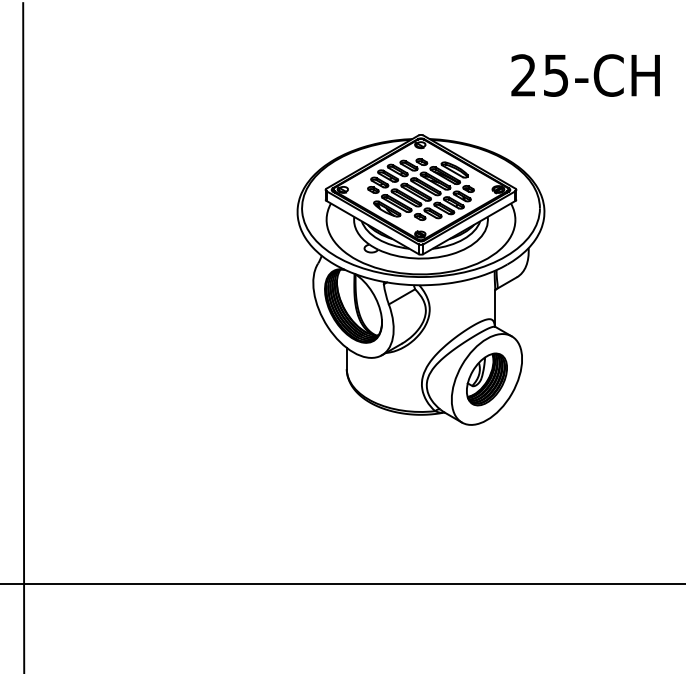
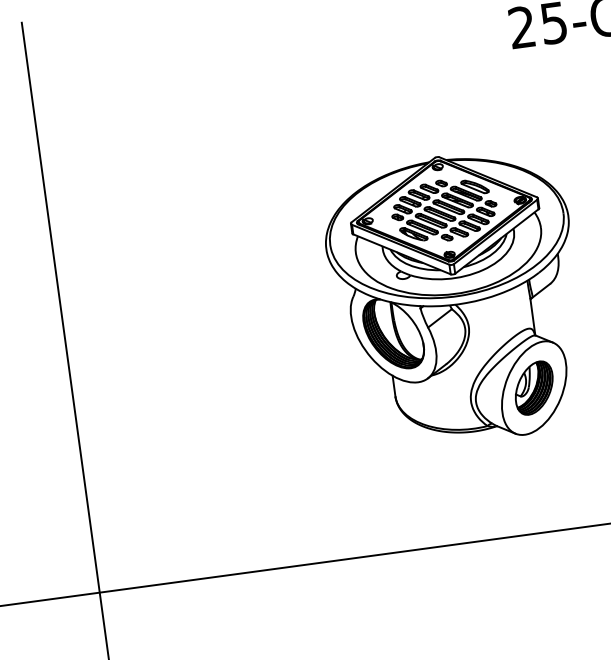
part: (420, 279) -> (455, 298), moved

